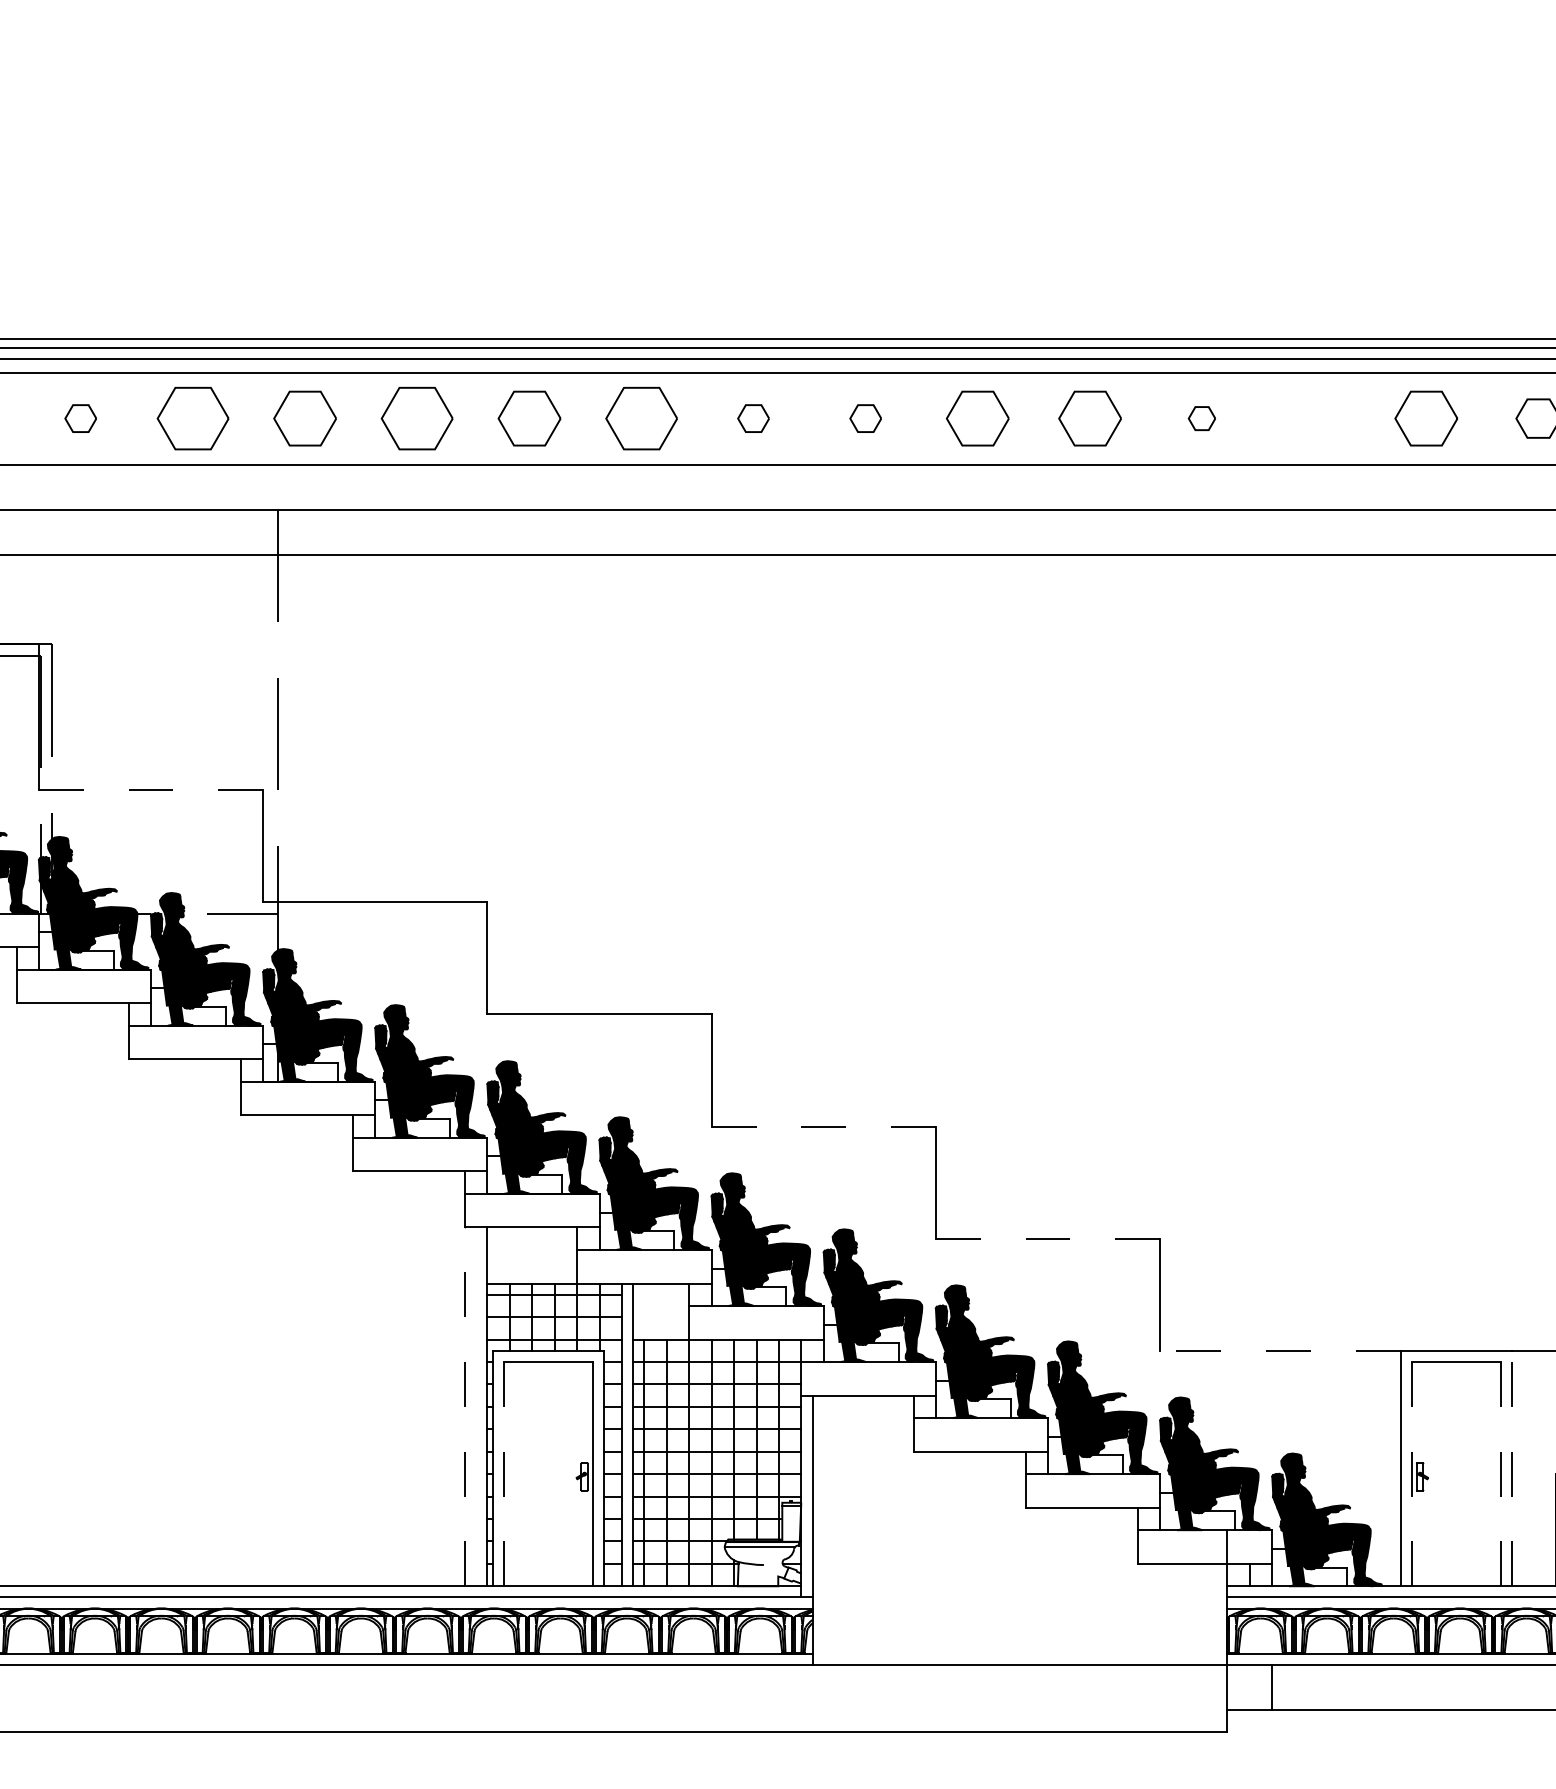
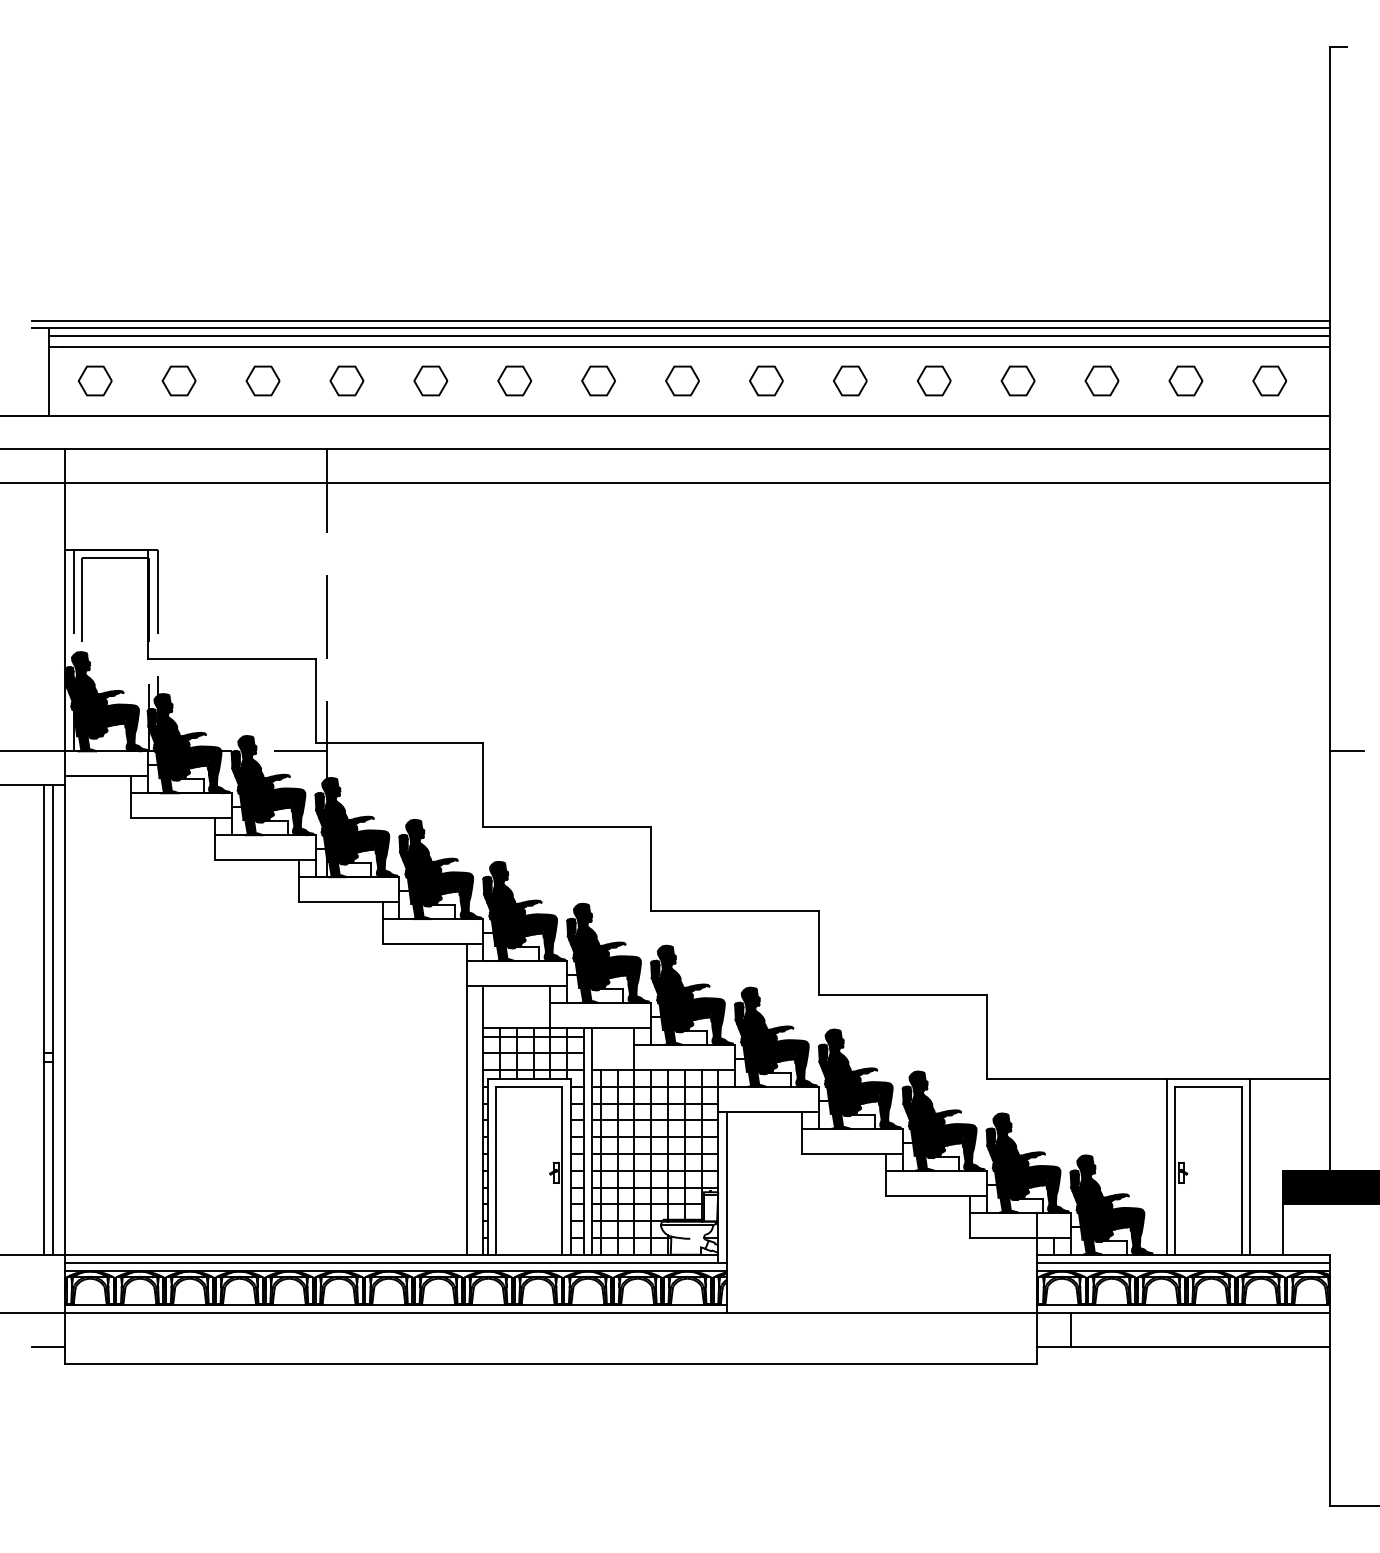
part: (79, 417) -> (178, 380), size x1.43
part: (192, 417) -> (262, 380), size x0.62
part: (304, 417) -> (346, 380), size x0.71
part: (416, 417) -> (430, 380), size x0.62
part: (529, 417) -> (514, 380), size x0.71
part: (641, 417) -> (598, 380), size x0.62
part: (753, 417) -> (682, 380), size x1.43
part: (865, 417) -> (766, 380), size x1.43
part: (978, 417) -> (850, 380), size x0.71
part: (1088, 417) -> (933, 380), size x0.71
part: (1201, 417) -> (1017, 380), size x1.67
part: (1313, 417) -> (1101, 380), added
part: (1425, 417) -> (1185, 380), size x0.71
line: (150, 790) -> (231, 659), dashed -> solid
line: (824, 1126) -> (735, 910), dashed -> solid
line: (1047, 1238) -> (902, 994), dashed -> solid
line: (1280, 1350) -> (1076, 1078), dashed -> solid
line: (464, 1405) -> (466, 1119), dashed -> solid
line: (1511, 1468) -> (1249, 1166), dashed -> solid
line: (503, 1473) -> (495, 1170), dashed -> solid
line: (1411, 1473) -> (1174, 1170), dashed -> solid
line: (1500, 1473) -> (1241, 1170), dashed -> solid

